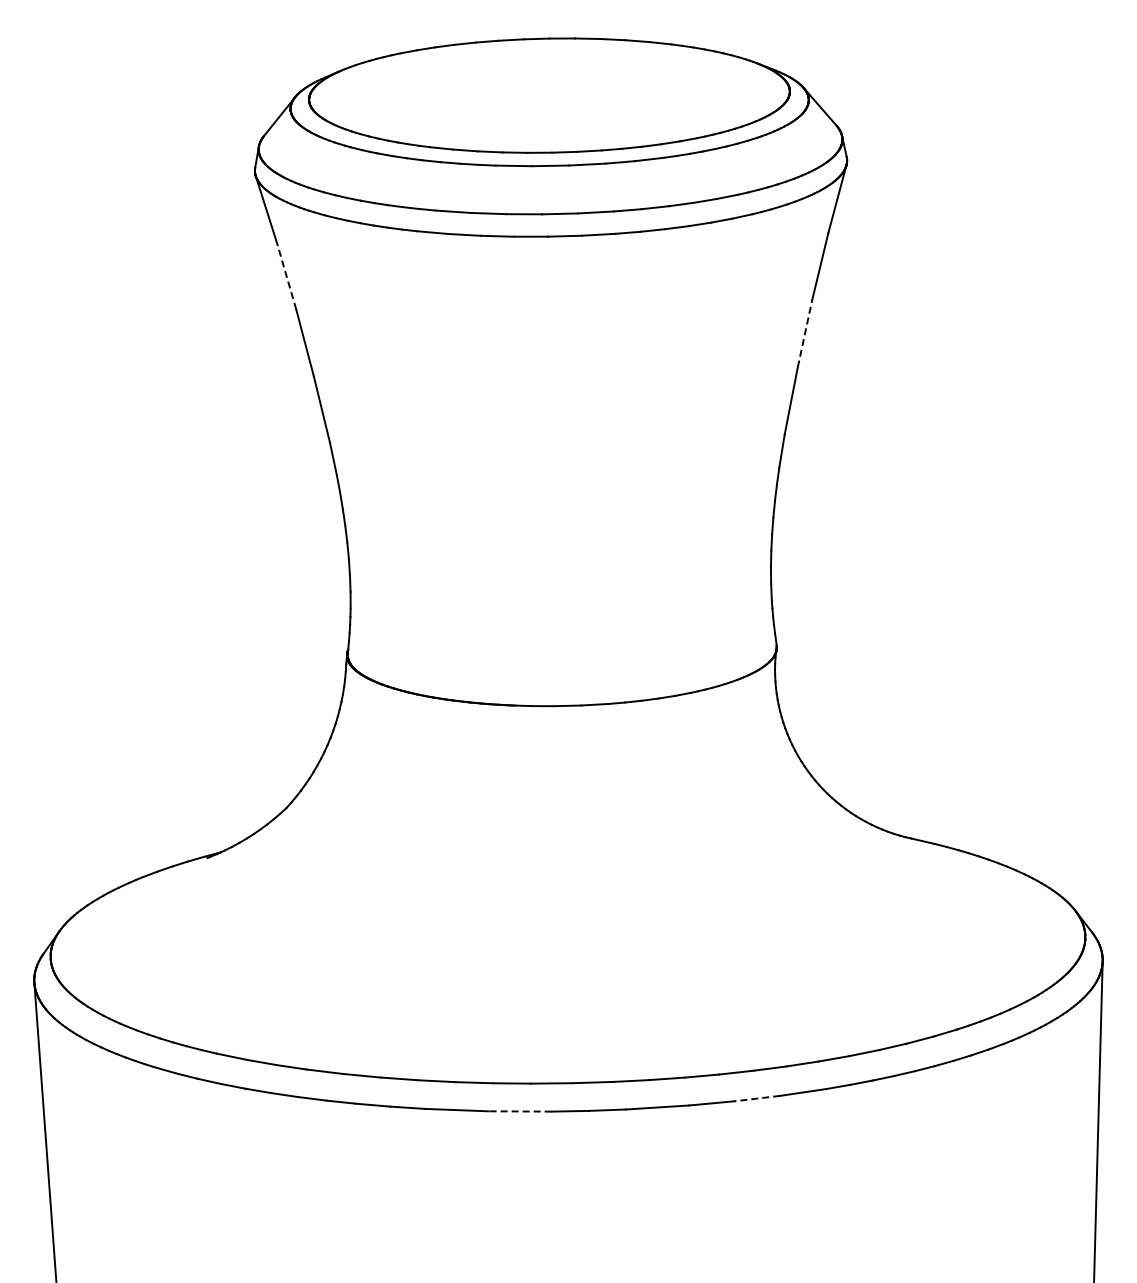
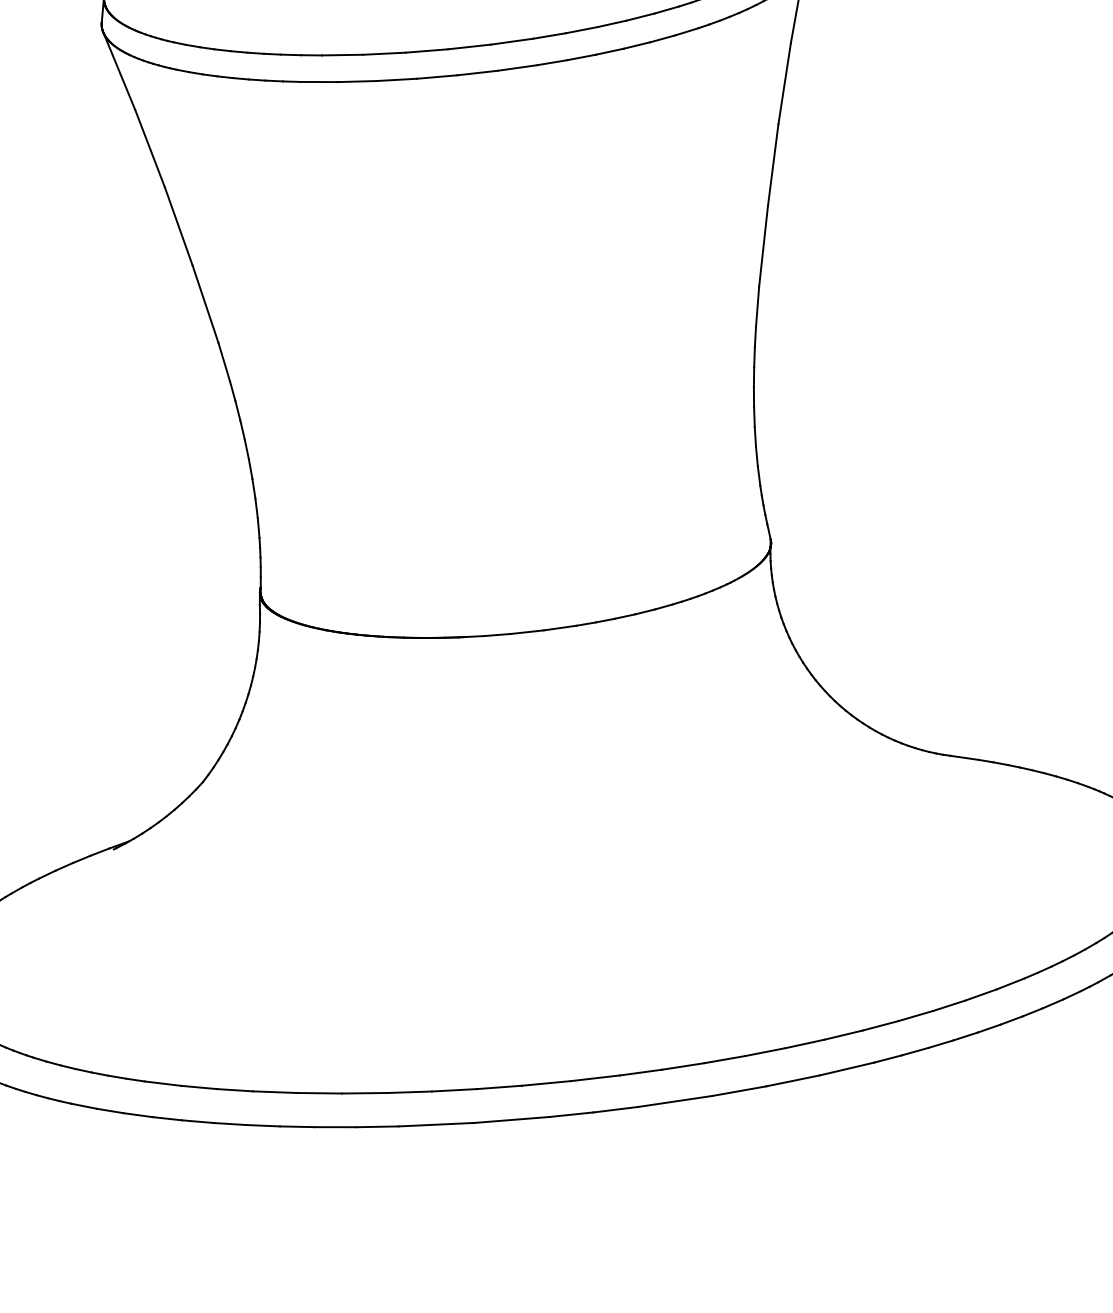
line: (286, 276) -> (149, 148), dashed -> solid
line: (805, 333) -> (773, 164), dashed -> solid
line: (757, 1098) -> (793, 1080), dashed -> solid
line: (520, 1111) -> (512, 1119), dashed -> solid

